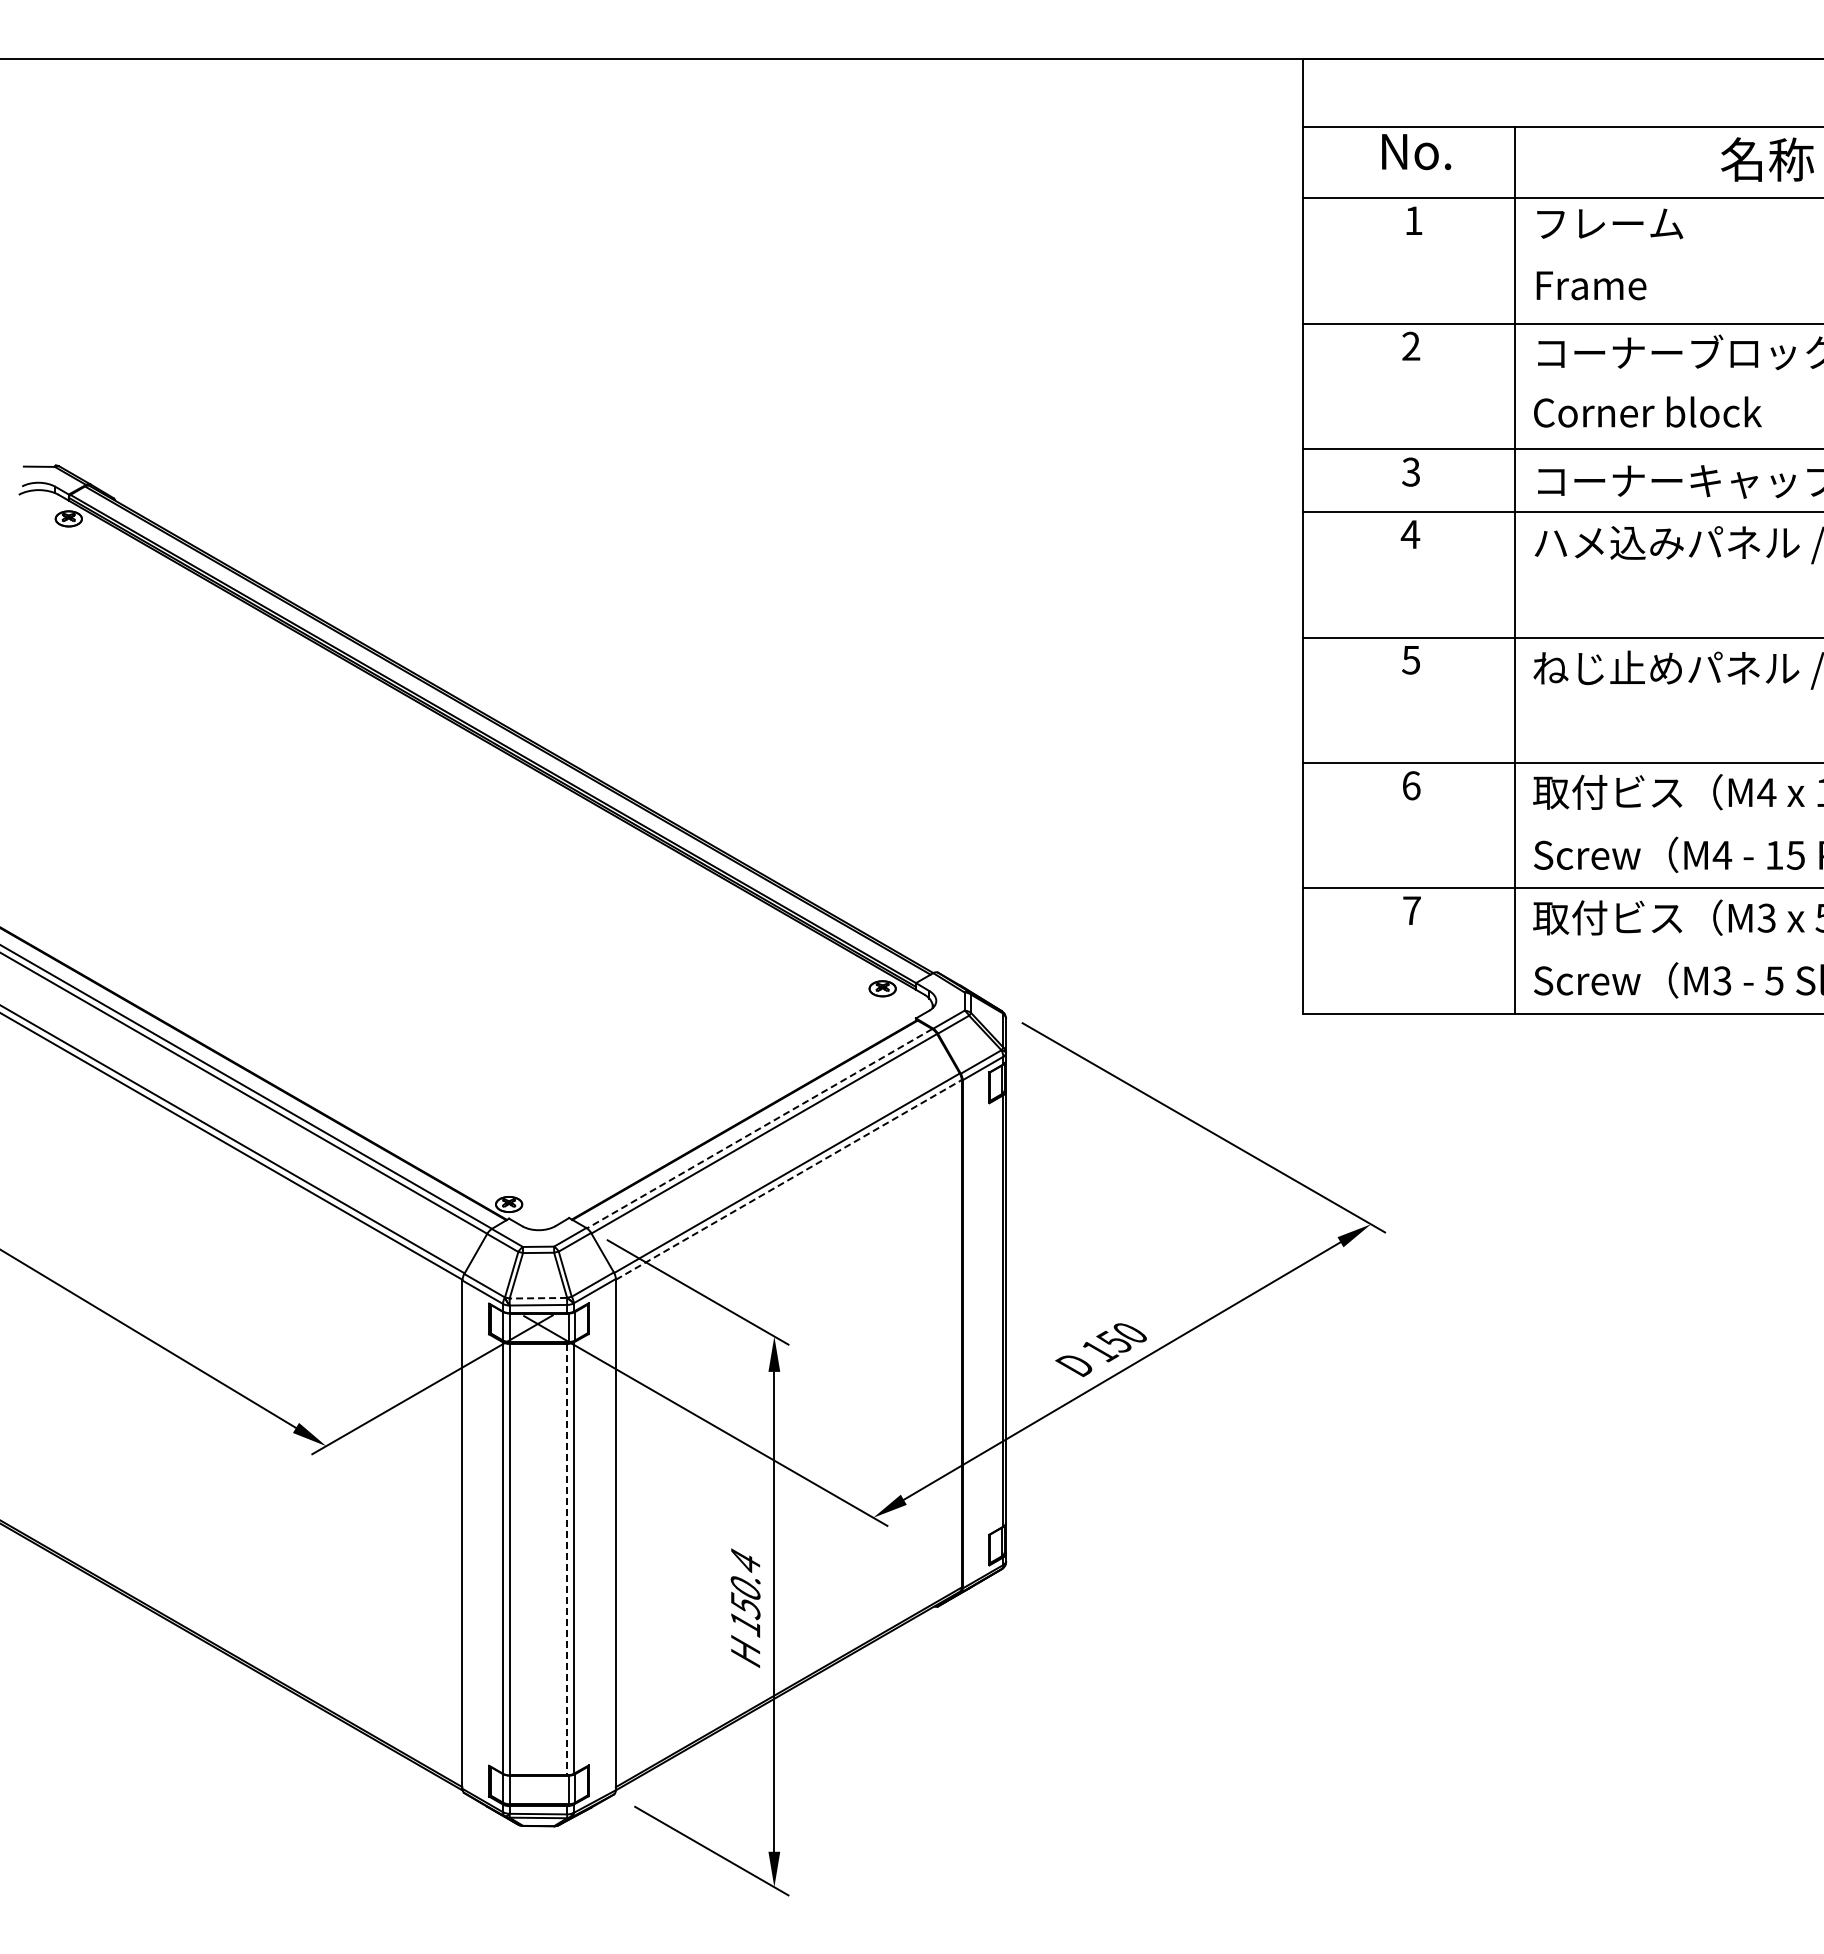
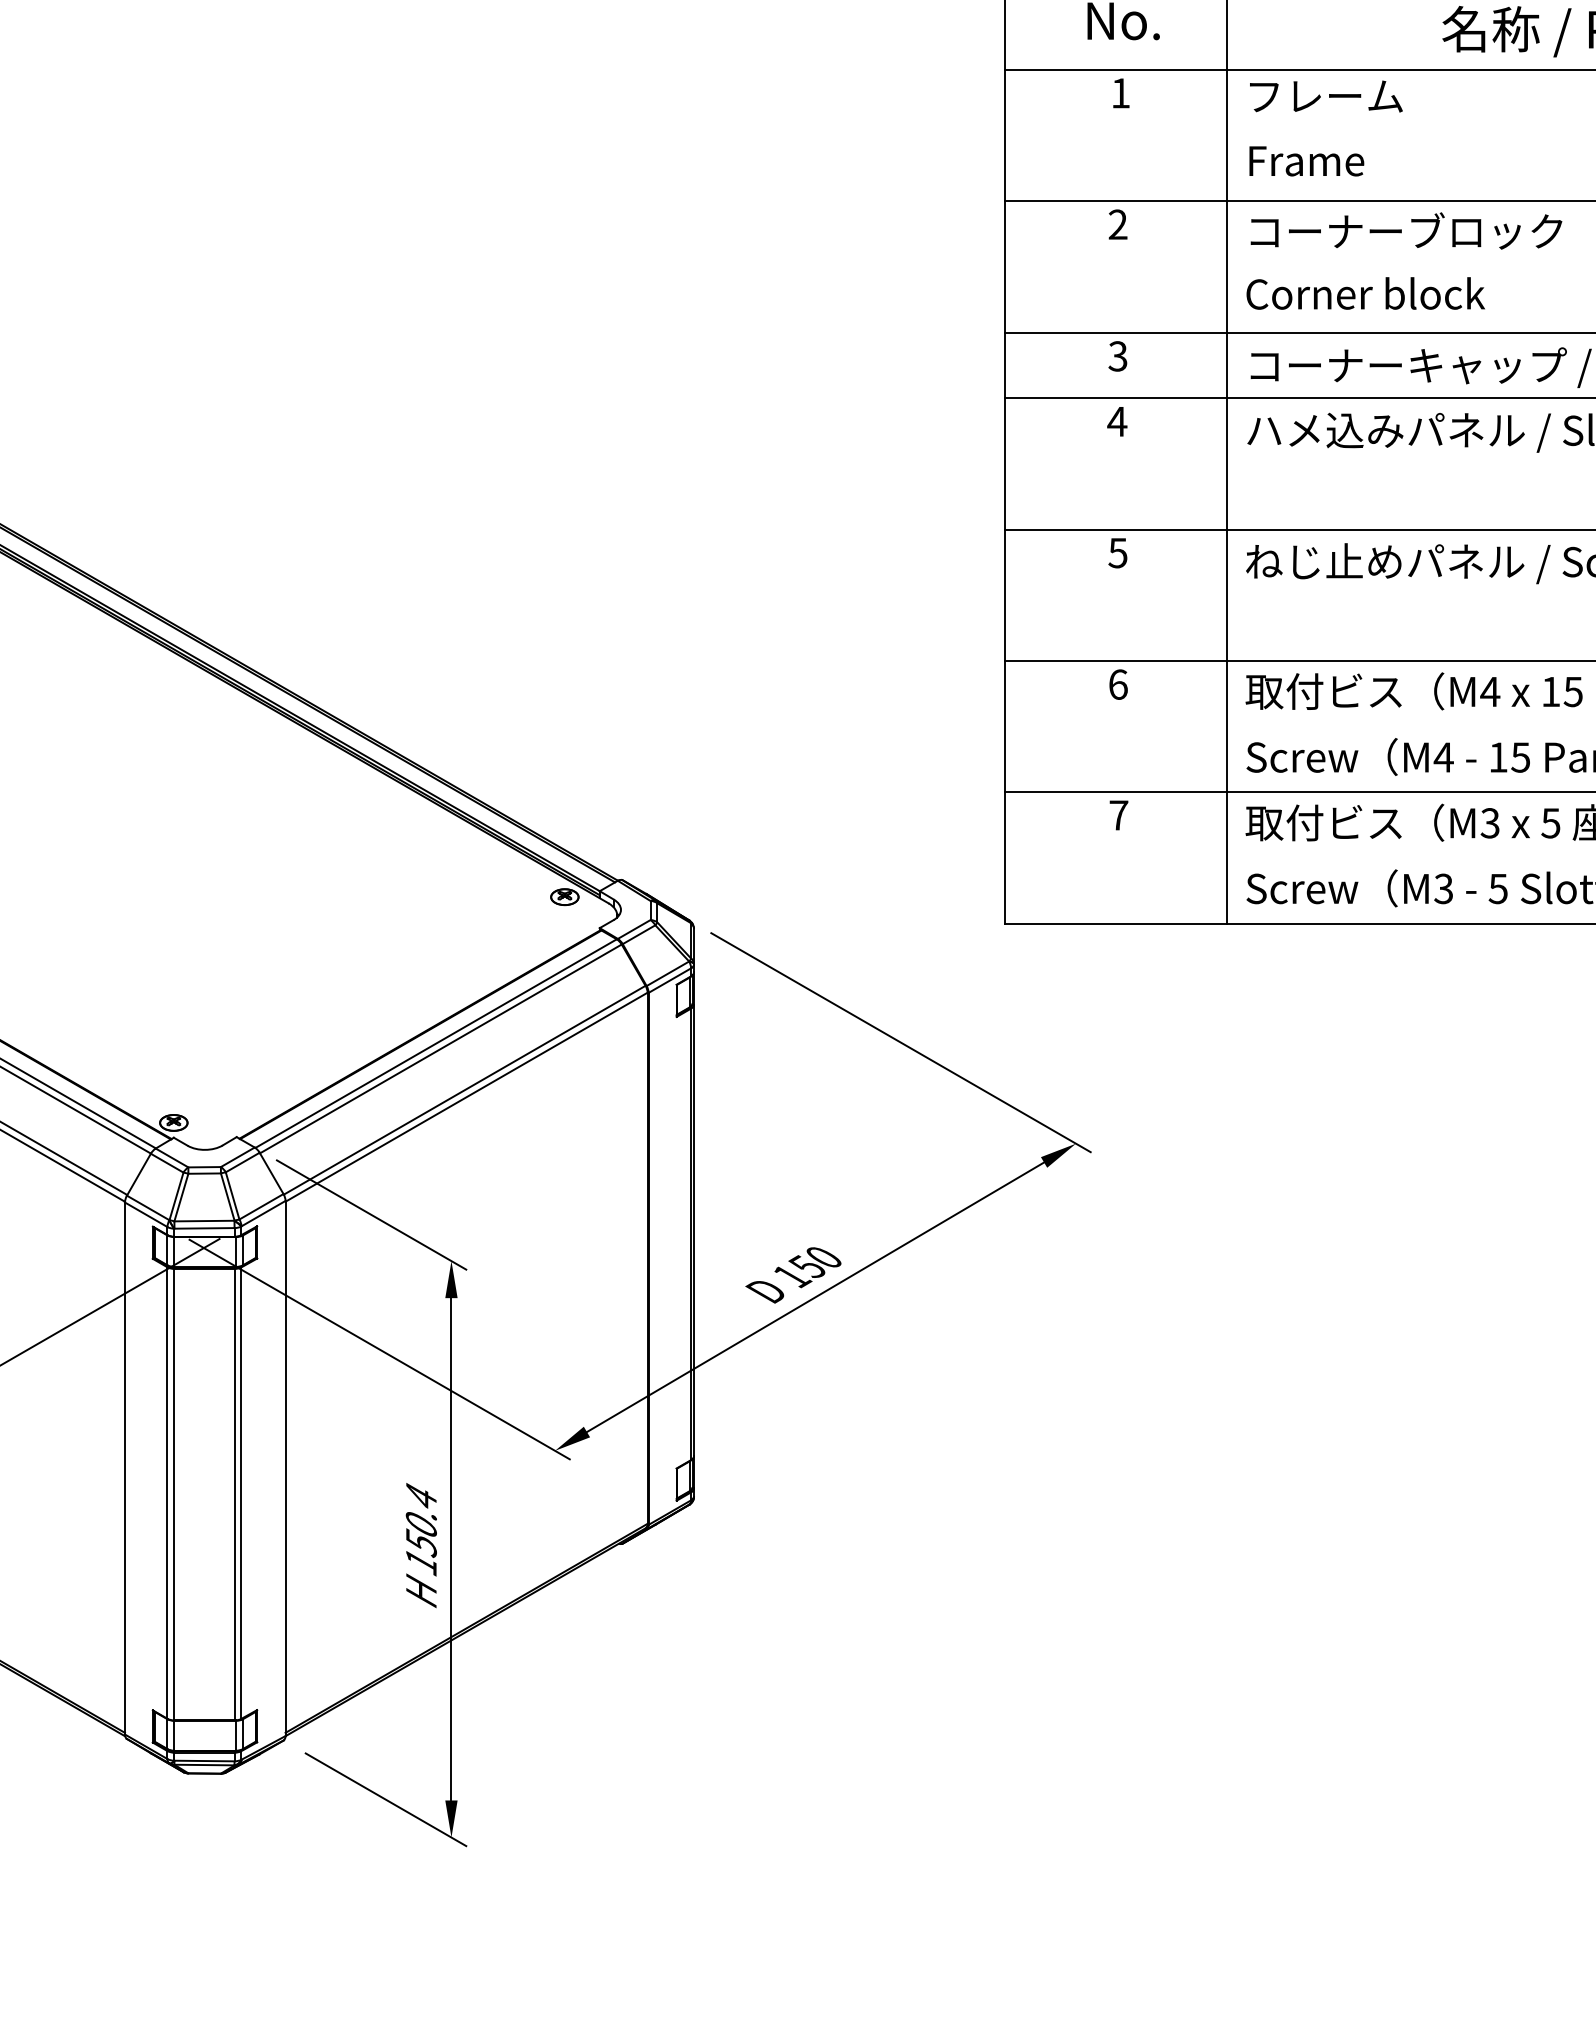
line: (759, 1128) -> (435, 1043), dashed -> solid
line: (788, 1179) -> (466, 1096), dashed -> solid
line: (538, 1298) -> (204, 1221), dashed -> solid
line: (567, 1559) -> (234, 1494), dashed -> solid

